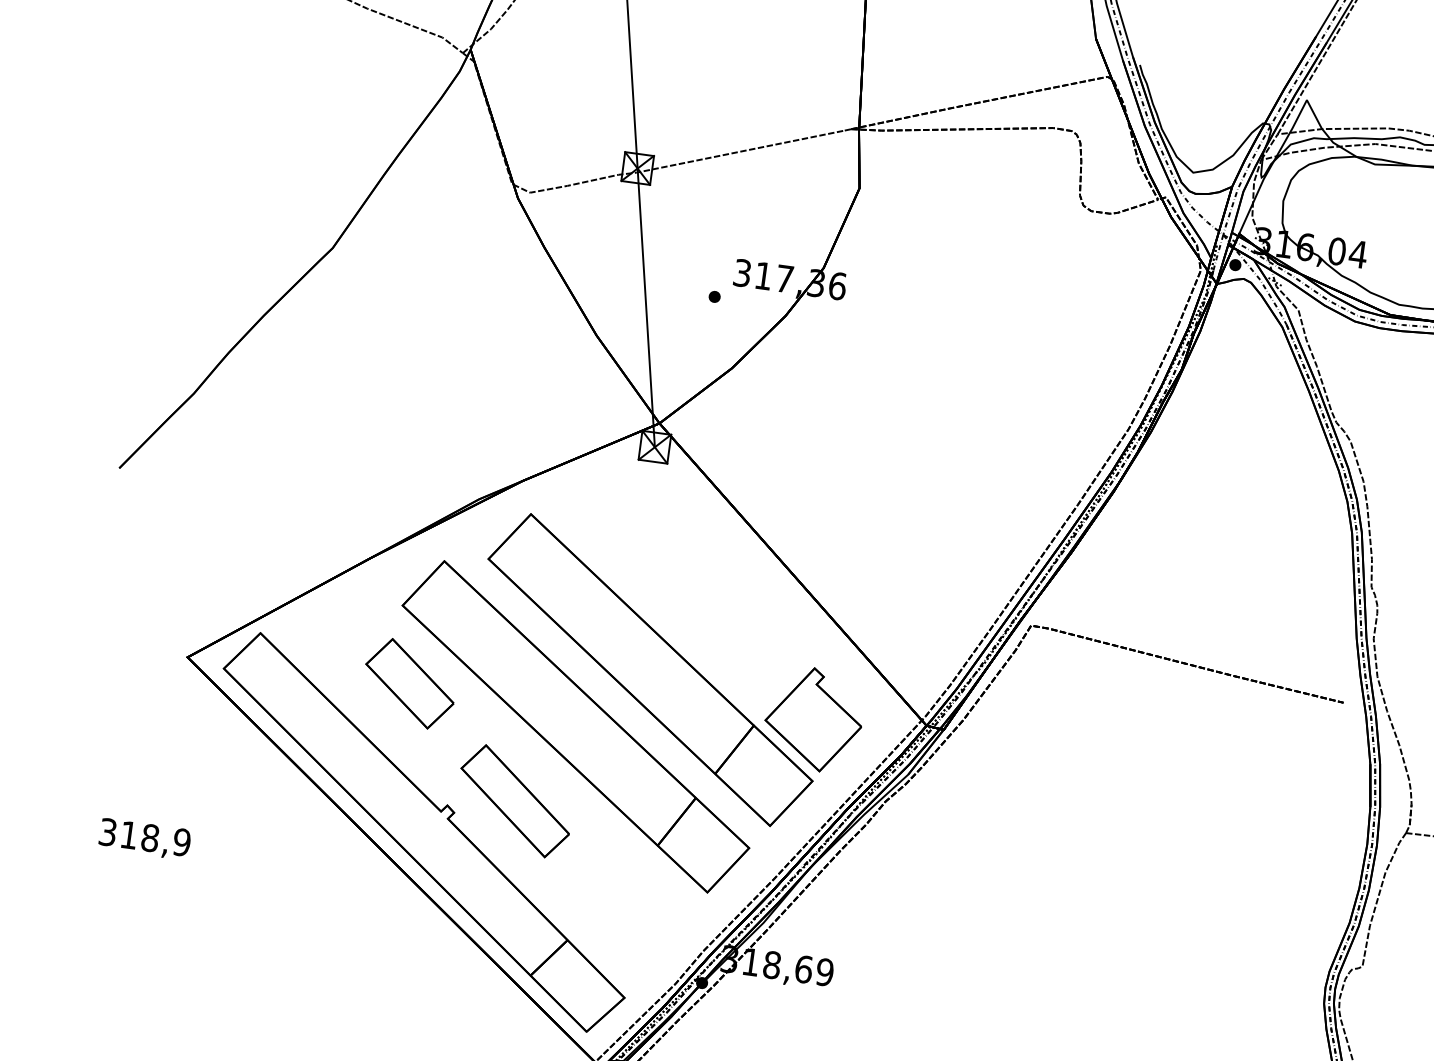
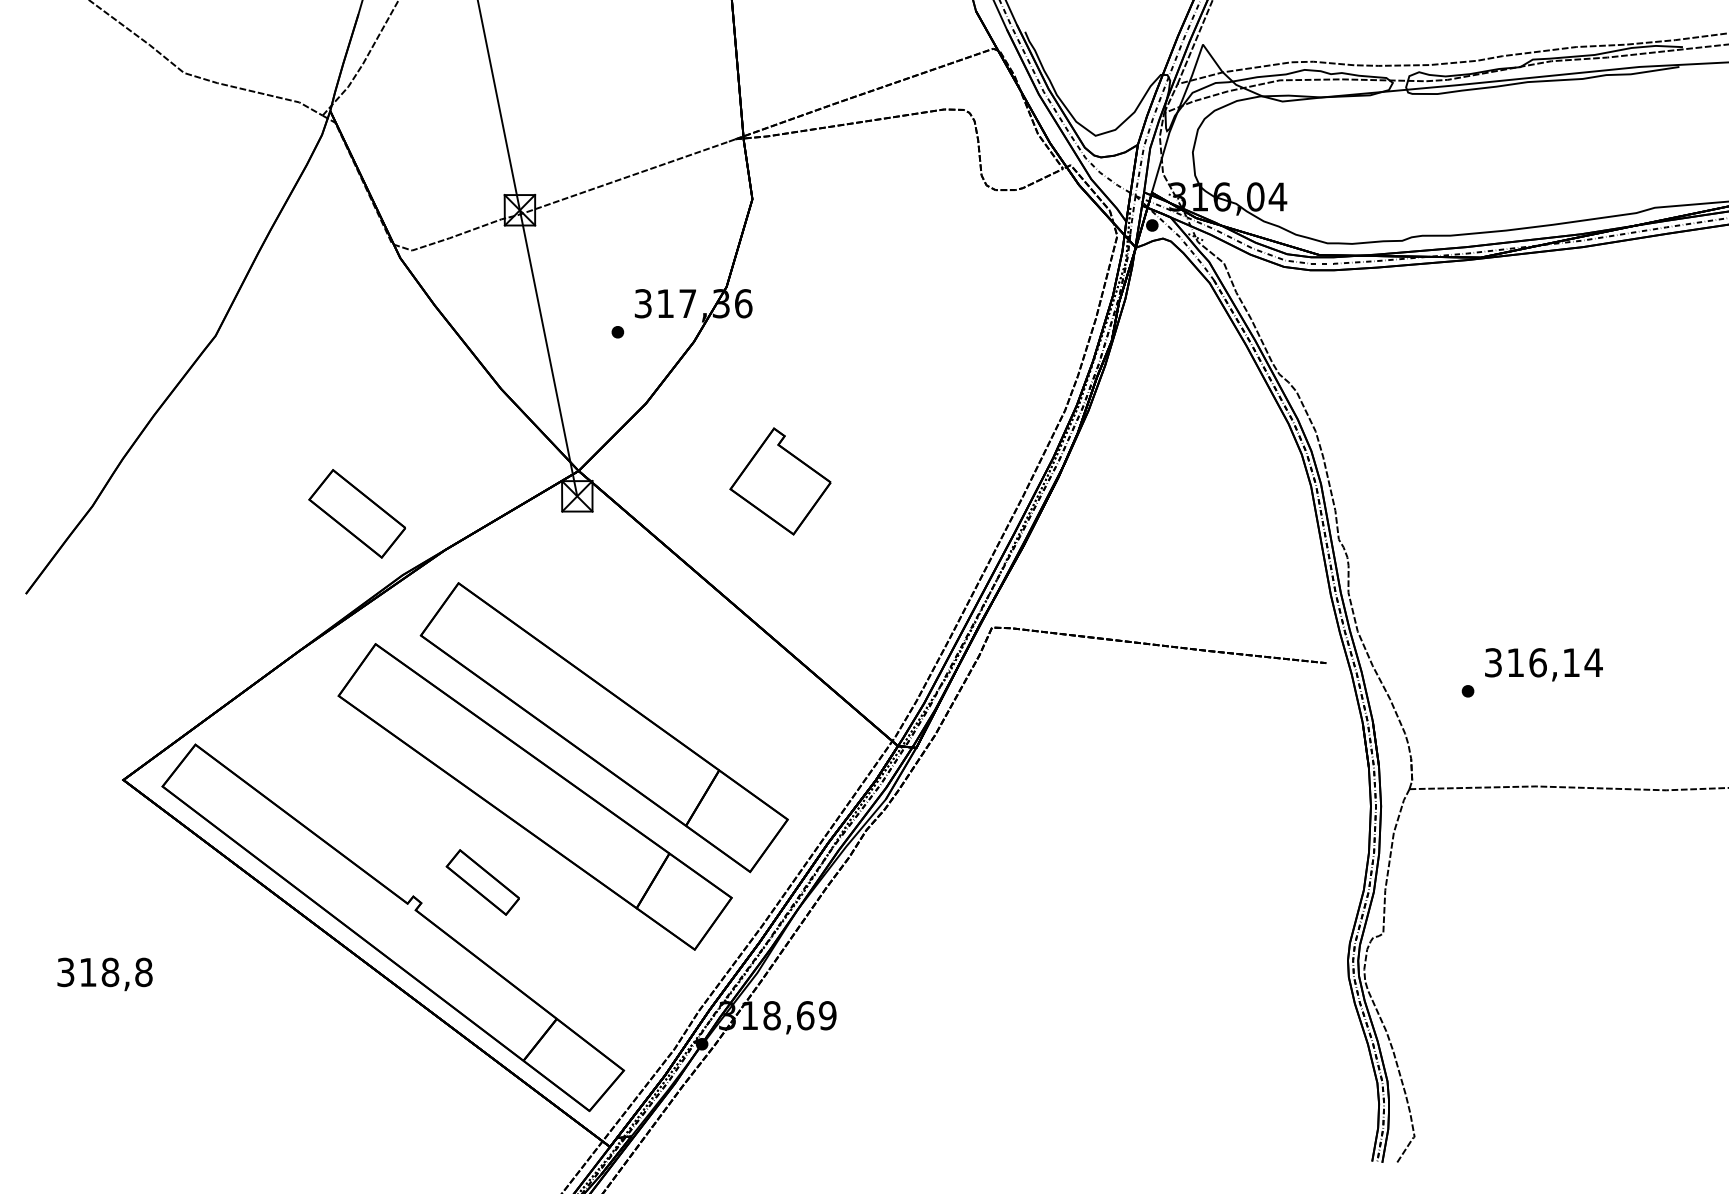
part: (409, 683) -> (356, 513), moved
part: (813, 719) -> (780, 481), moved
part: (514, 801) -> (482, 882), size x0.6
text: (181, 842) -> (143, 972), 318,9 -> 318,8

